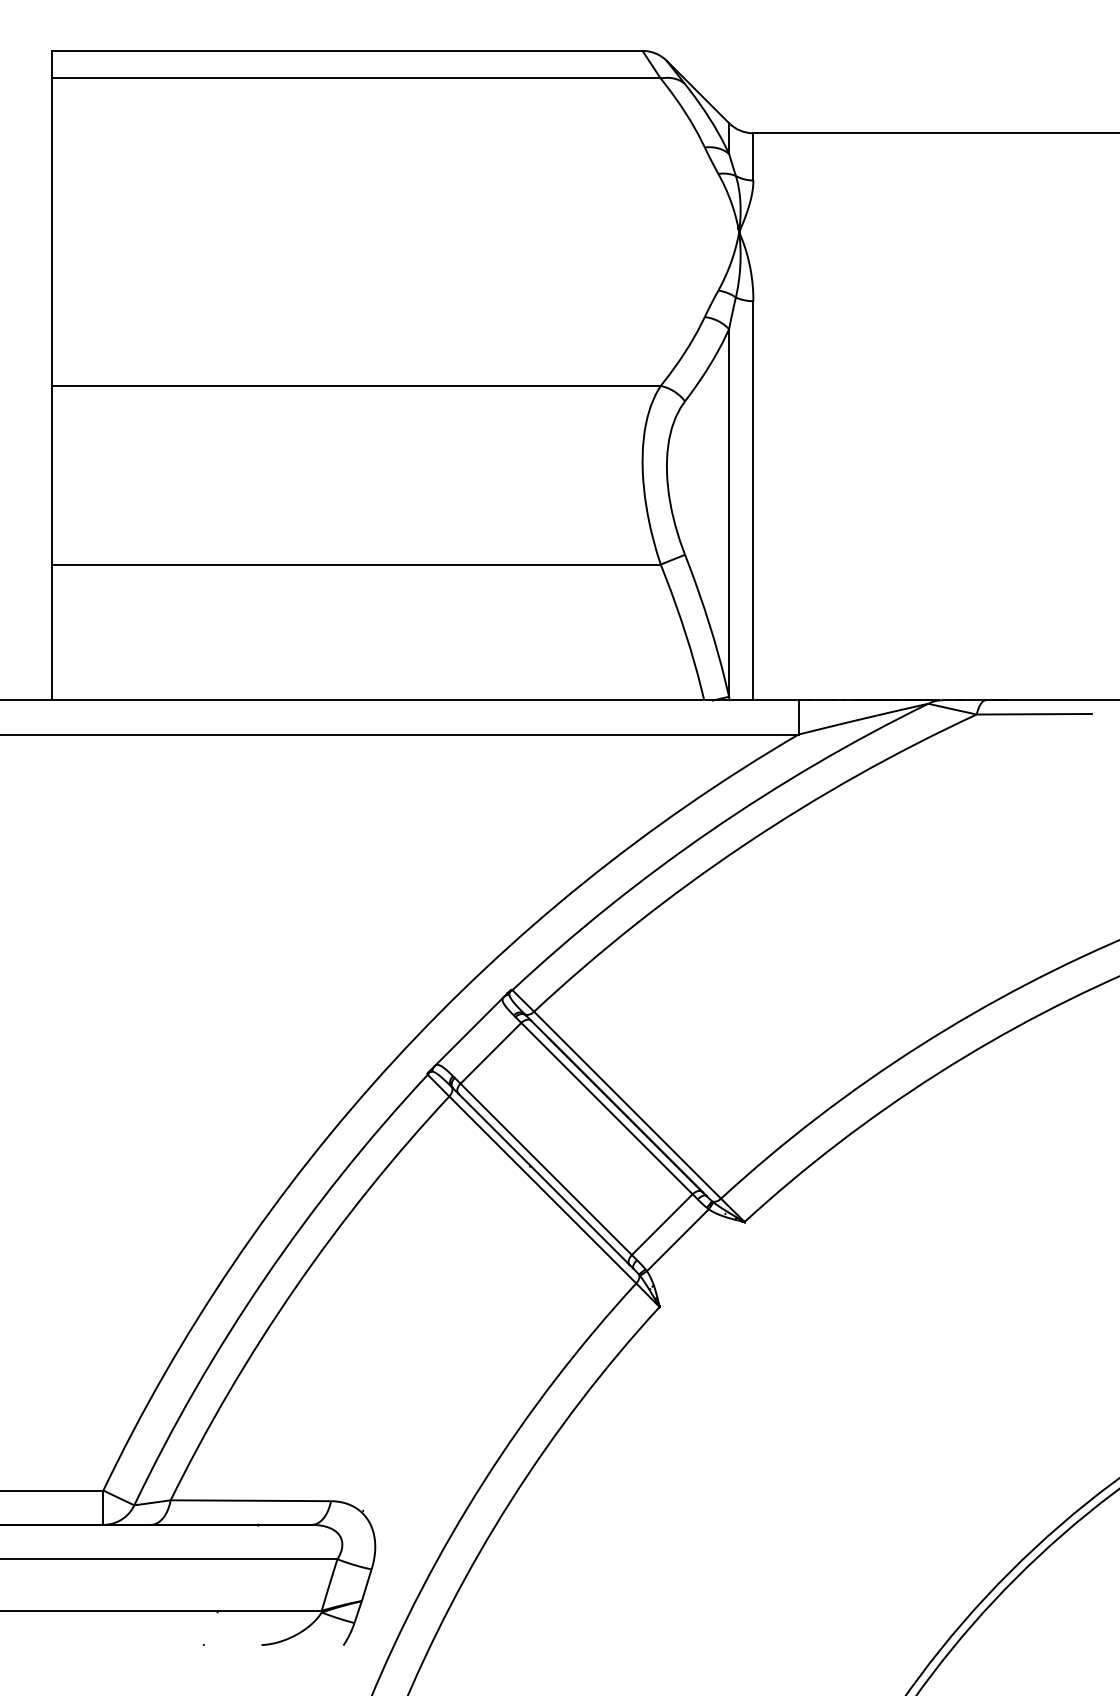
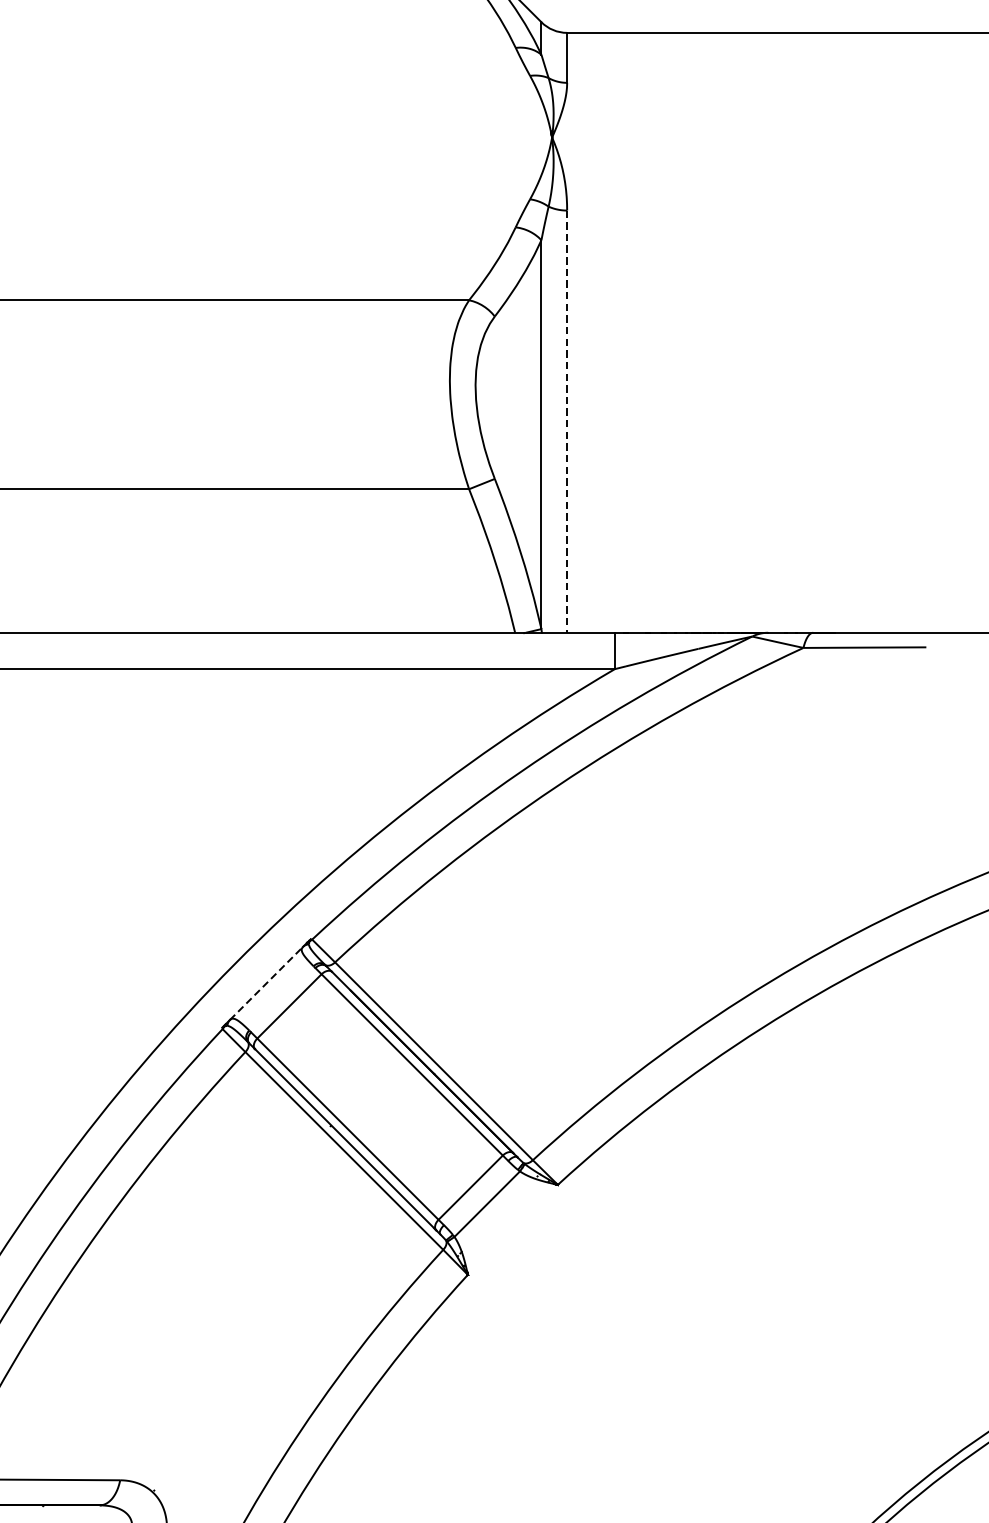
line: (753, 500) -> (567, 421), solid -> dashed
line: (469, 1031) -> (266, 983), solid -> dashed

